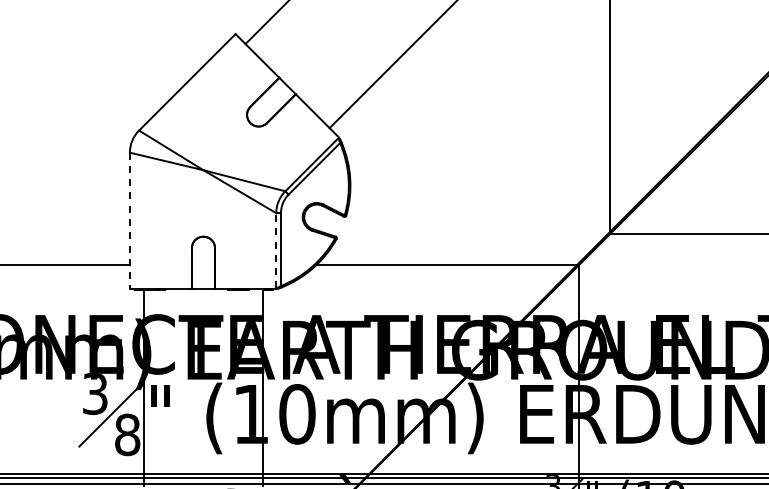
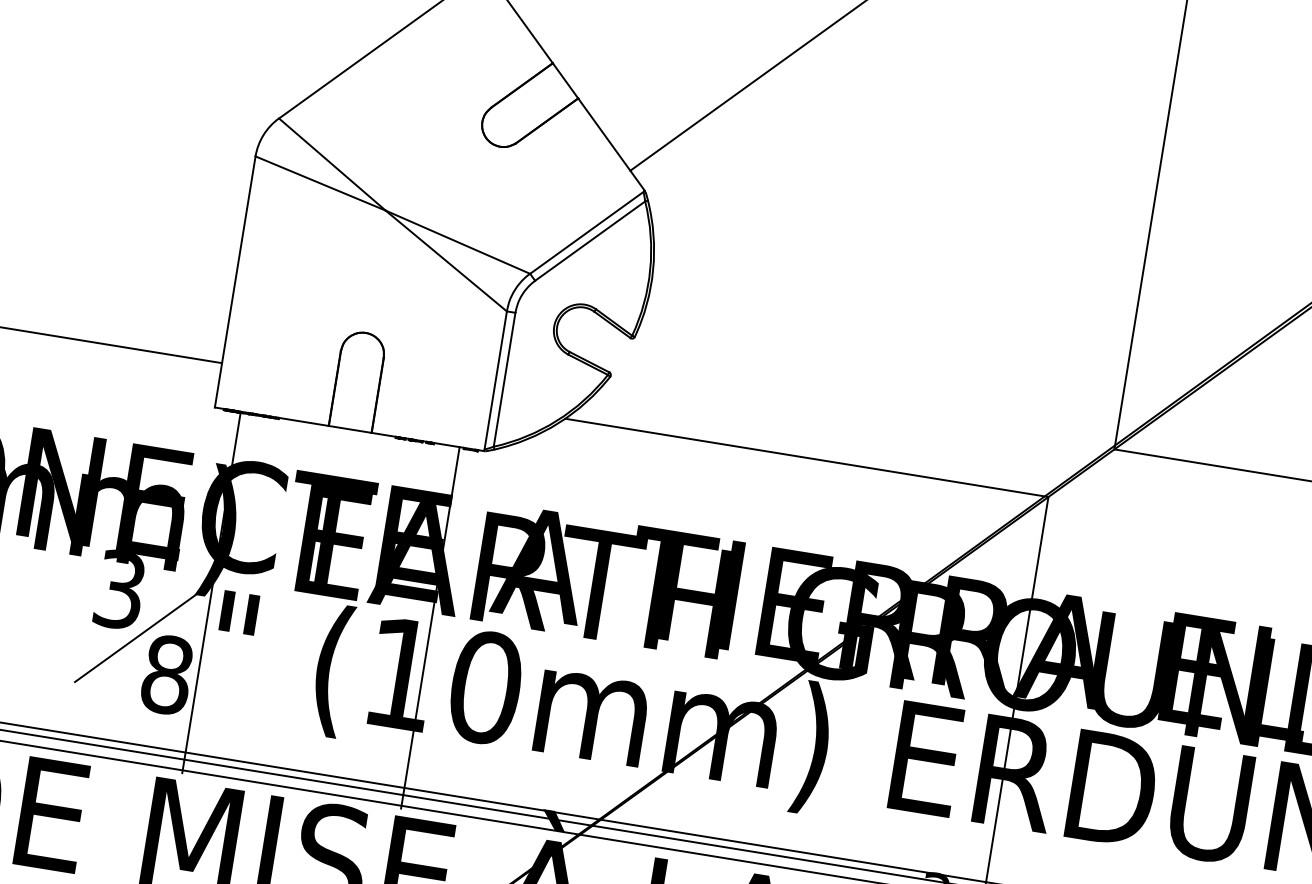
line: (129, 221) -> (234, 282), dashed -> solid
line: (276, 250) -> (496, 380), dashed -> solid

